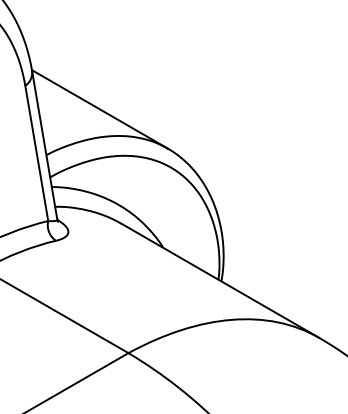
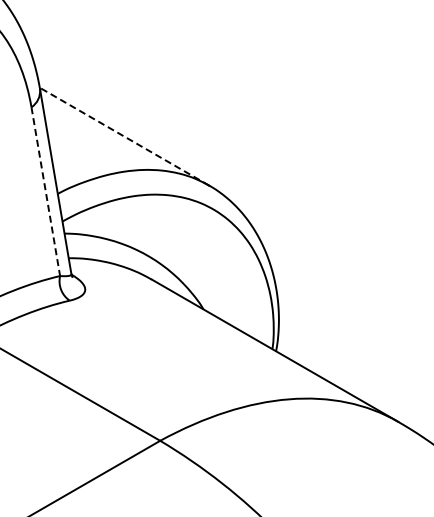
line: (99, 109) -> (124, 136), solid -> dashed
line: (36, 153) -> (45, 191), solid -> dashed

